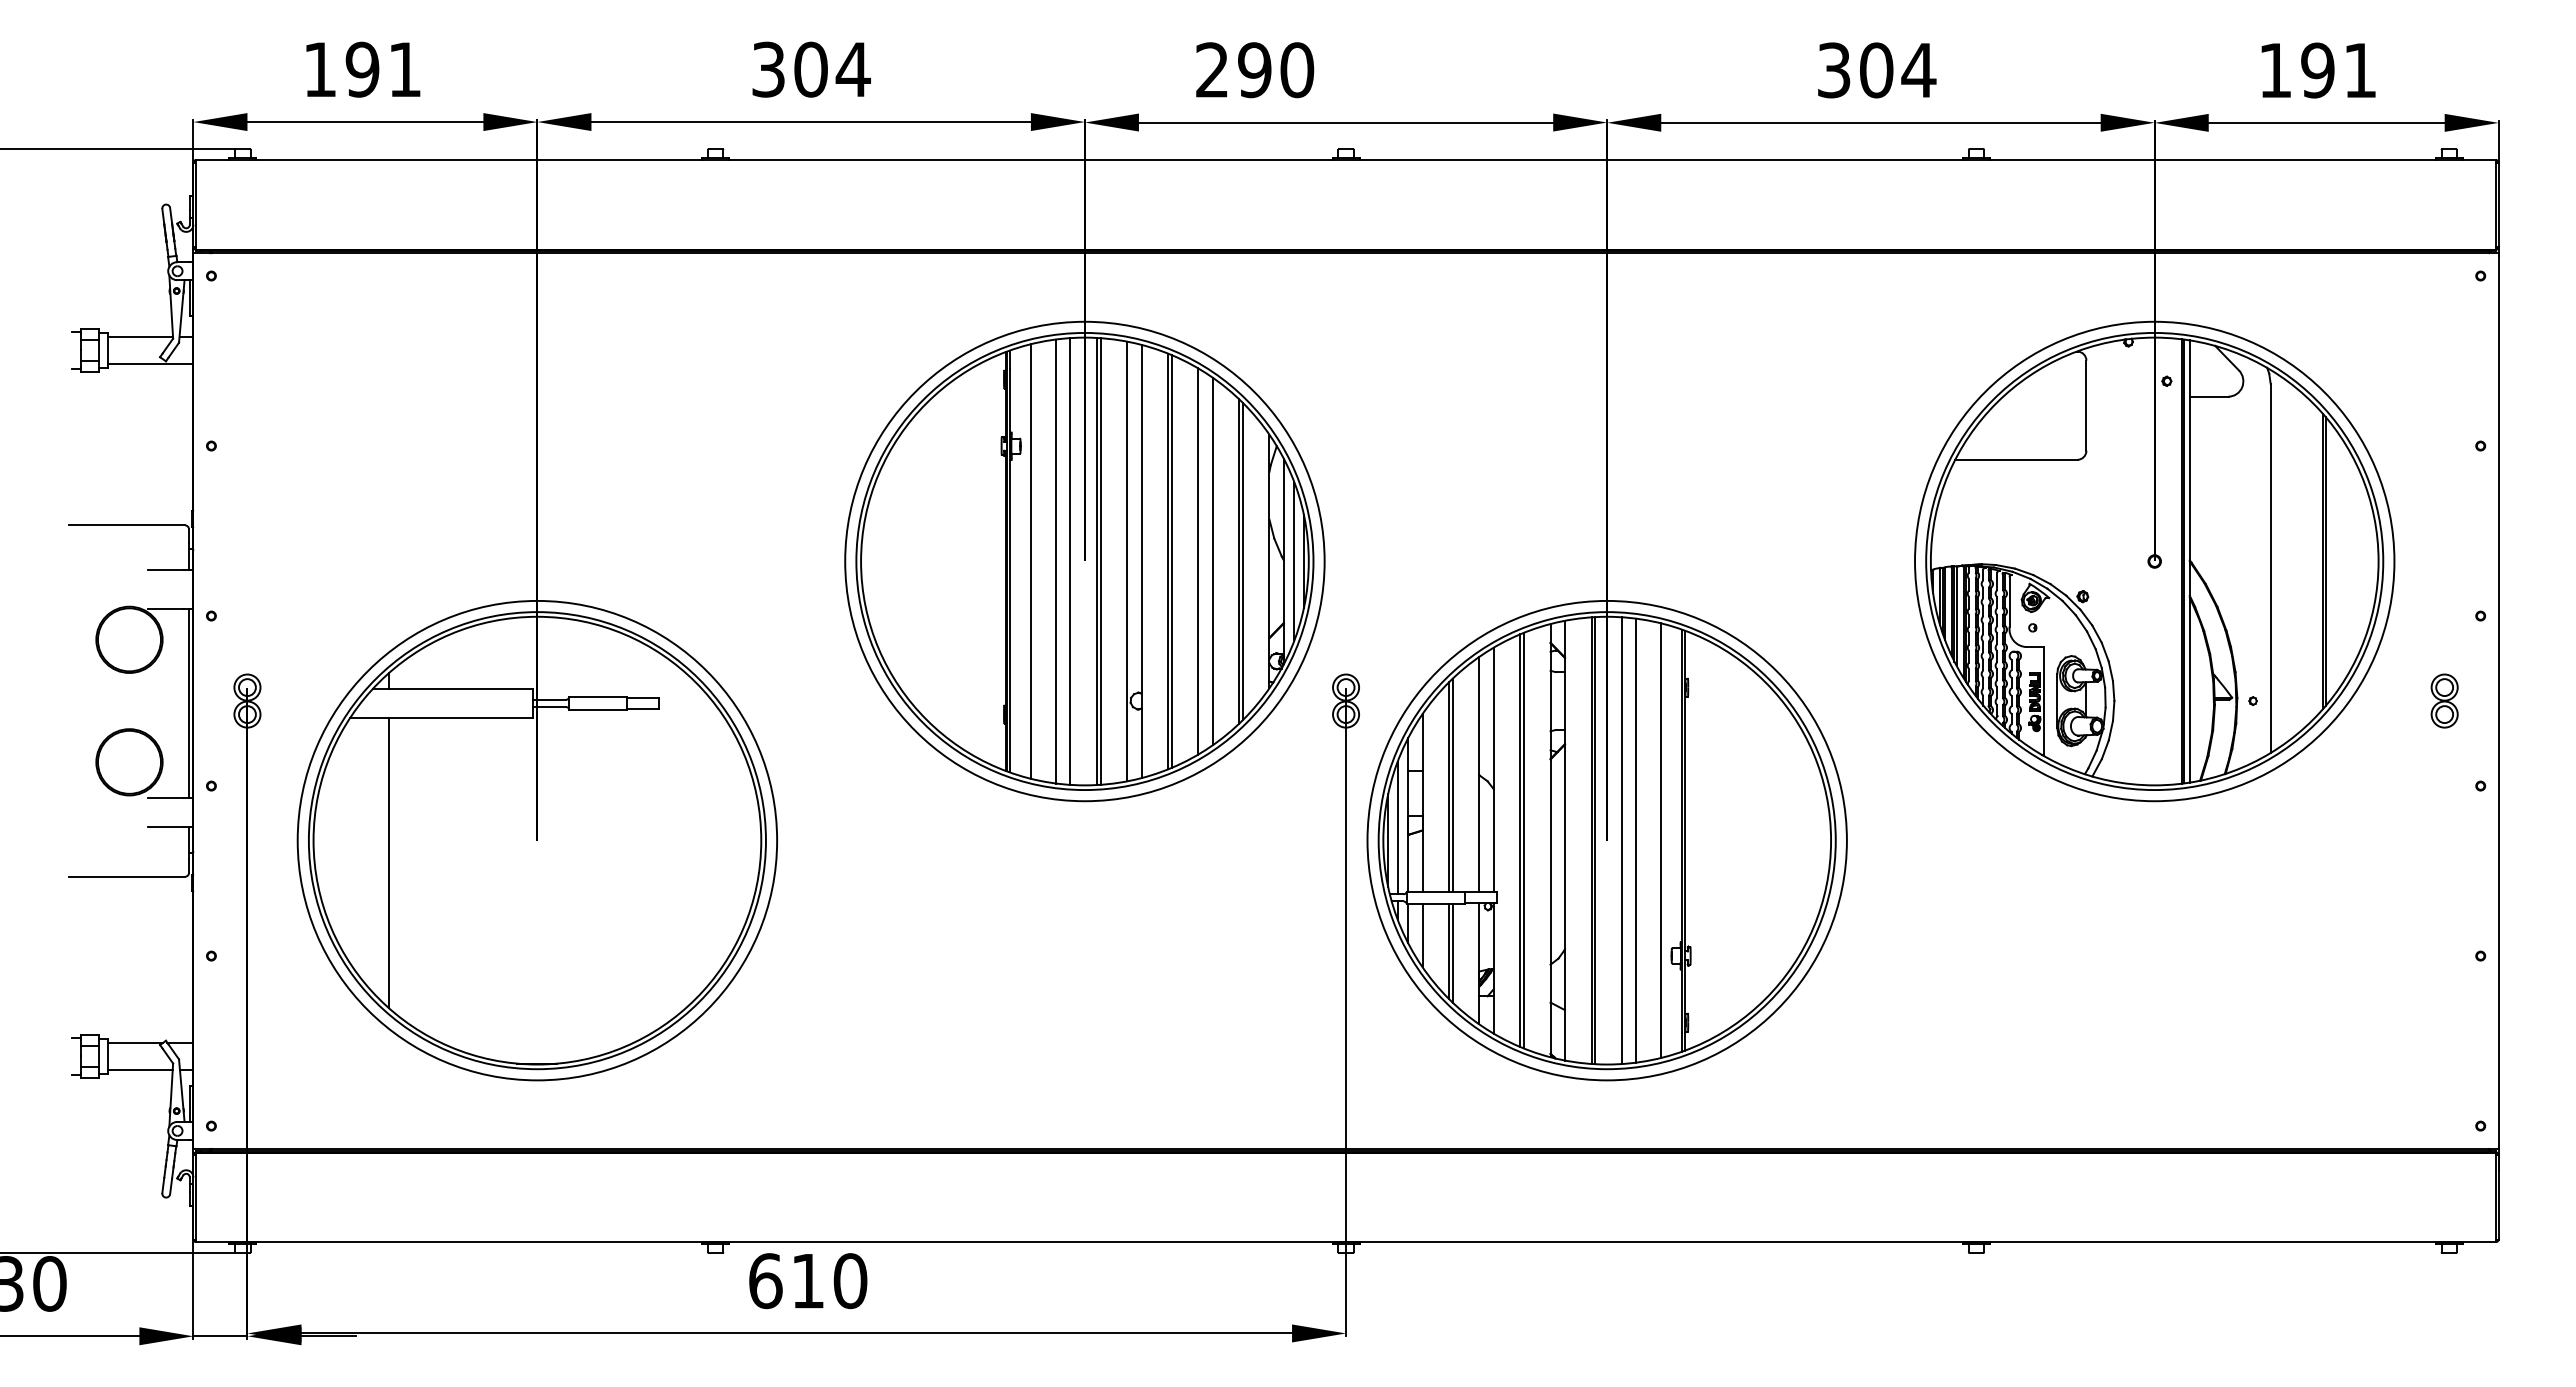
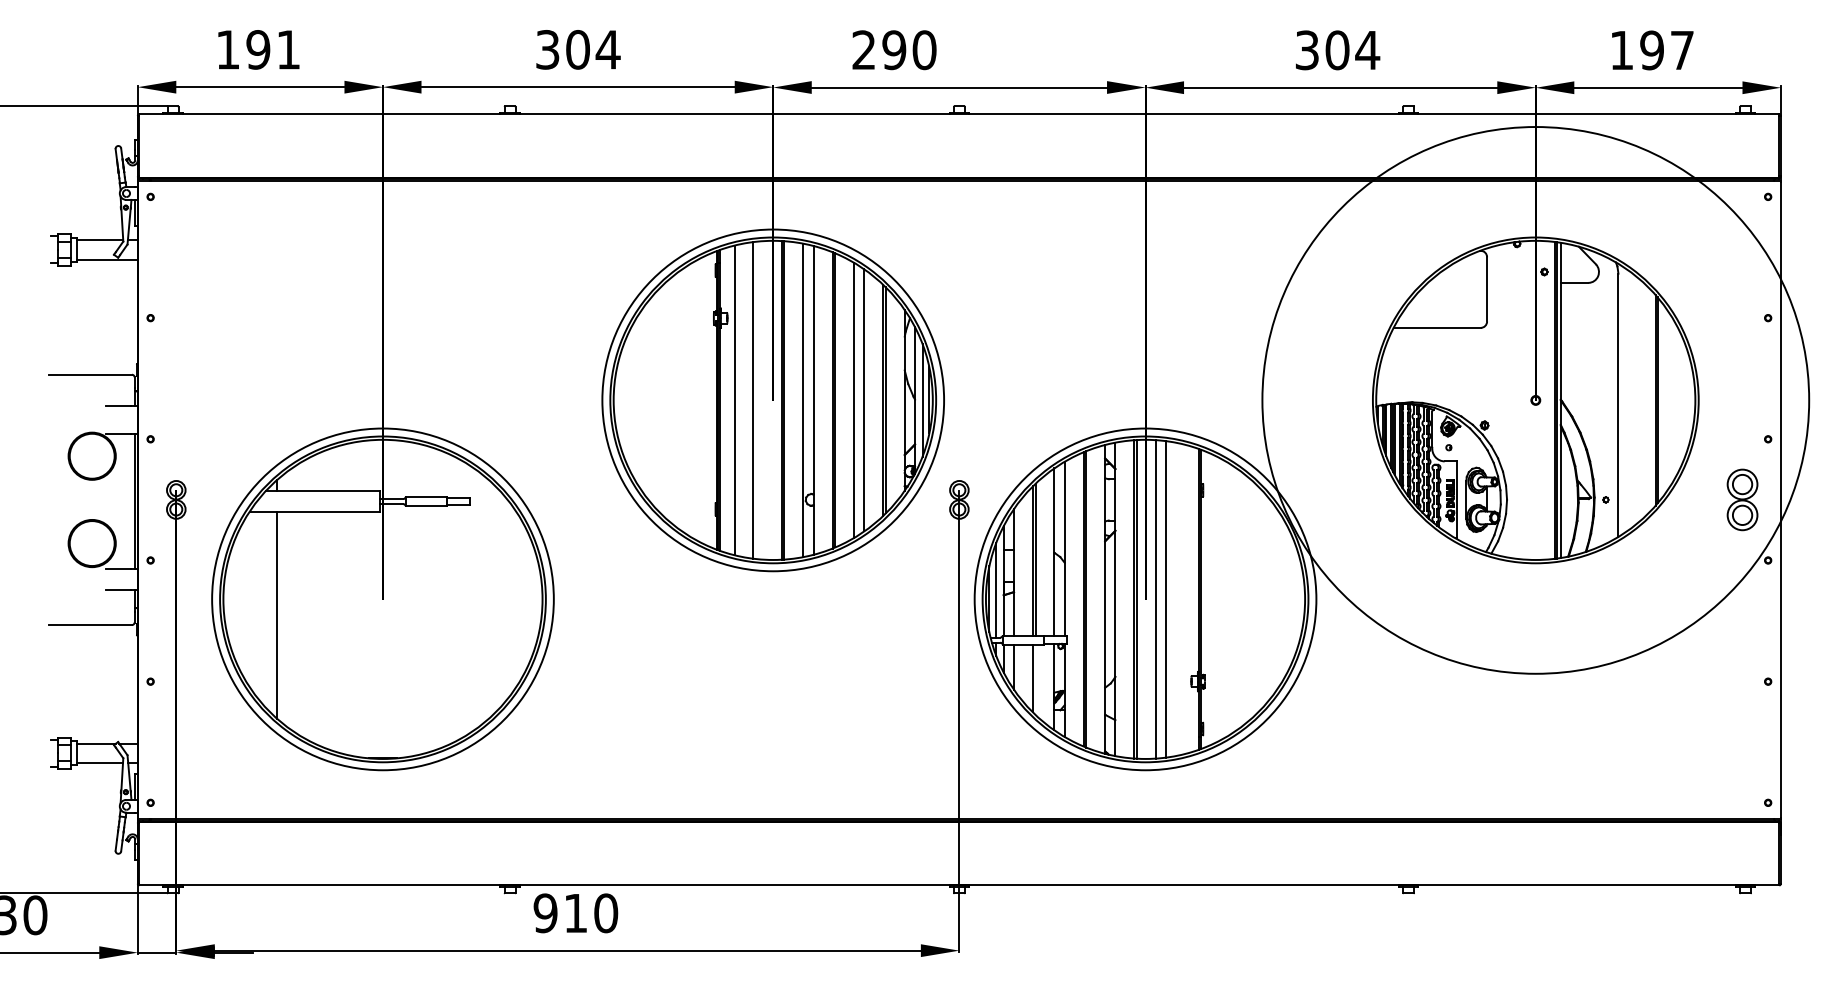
text: (2359, 70) -> (1681, 50), 191 -> 197
line: (1070, 561) -> (762, 400), removed
circle: (2154, 561) -> (1535, 400), size x1.6
part: (2444, 700) -> (1742, 499), size x1.6
line: (1661, 840) -> (1184, 599), removed
line: (1452, 953) -> (1035, 679), removed
text: (765, 1281) -> (545, 913), 610 -> 910

